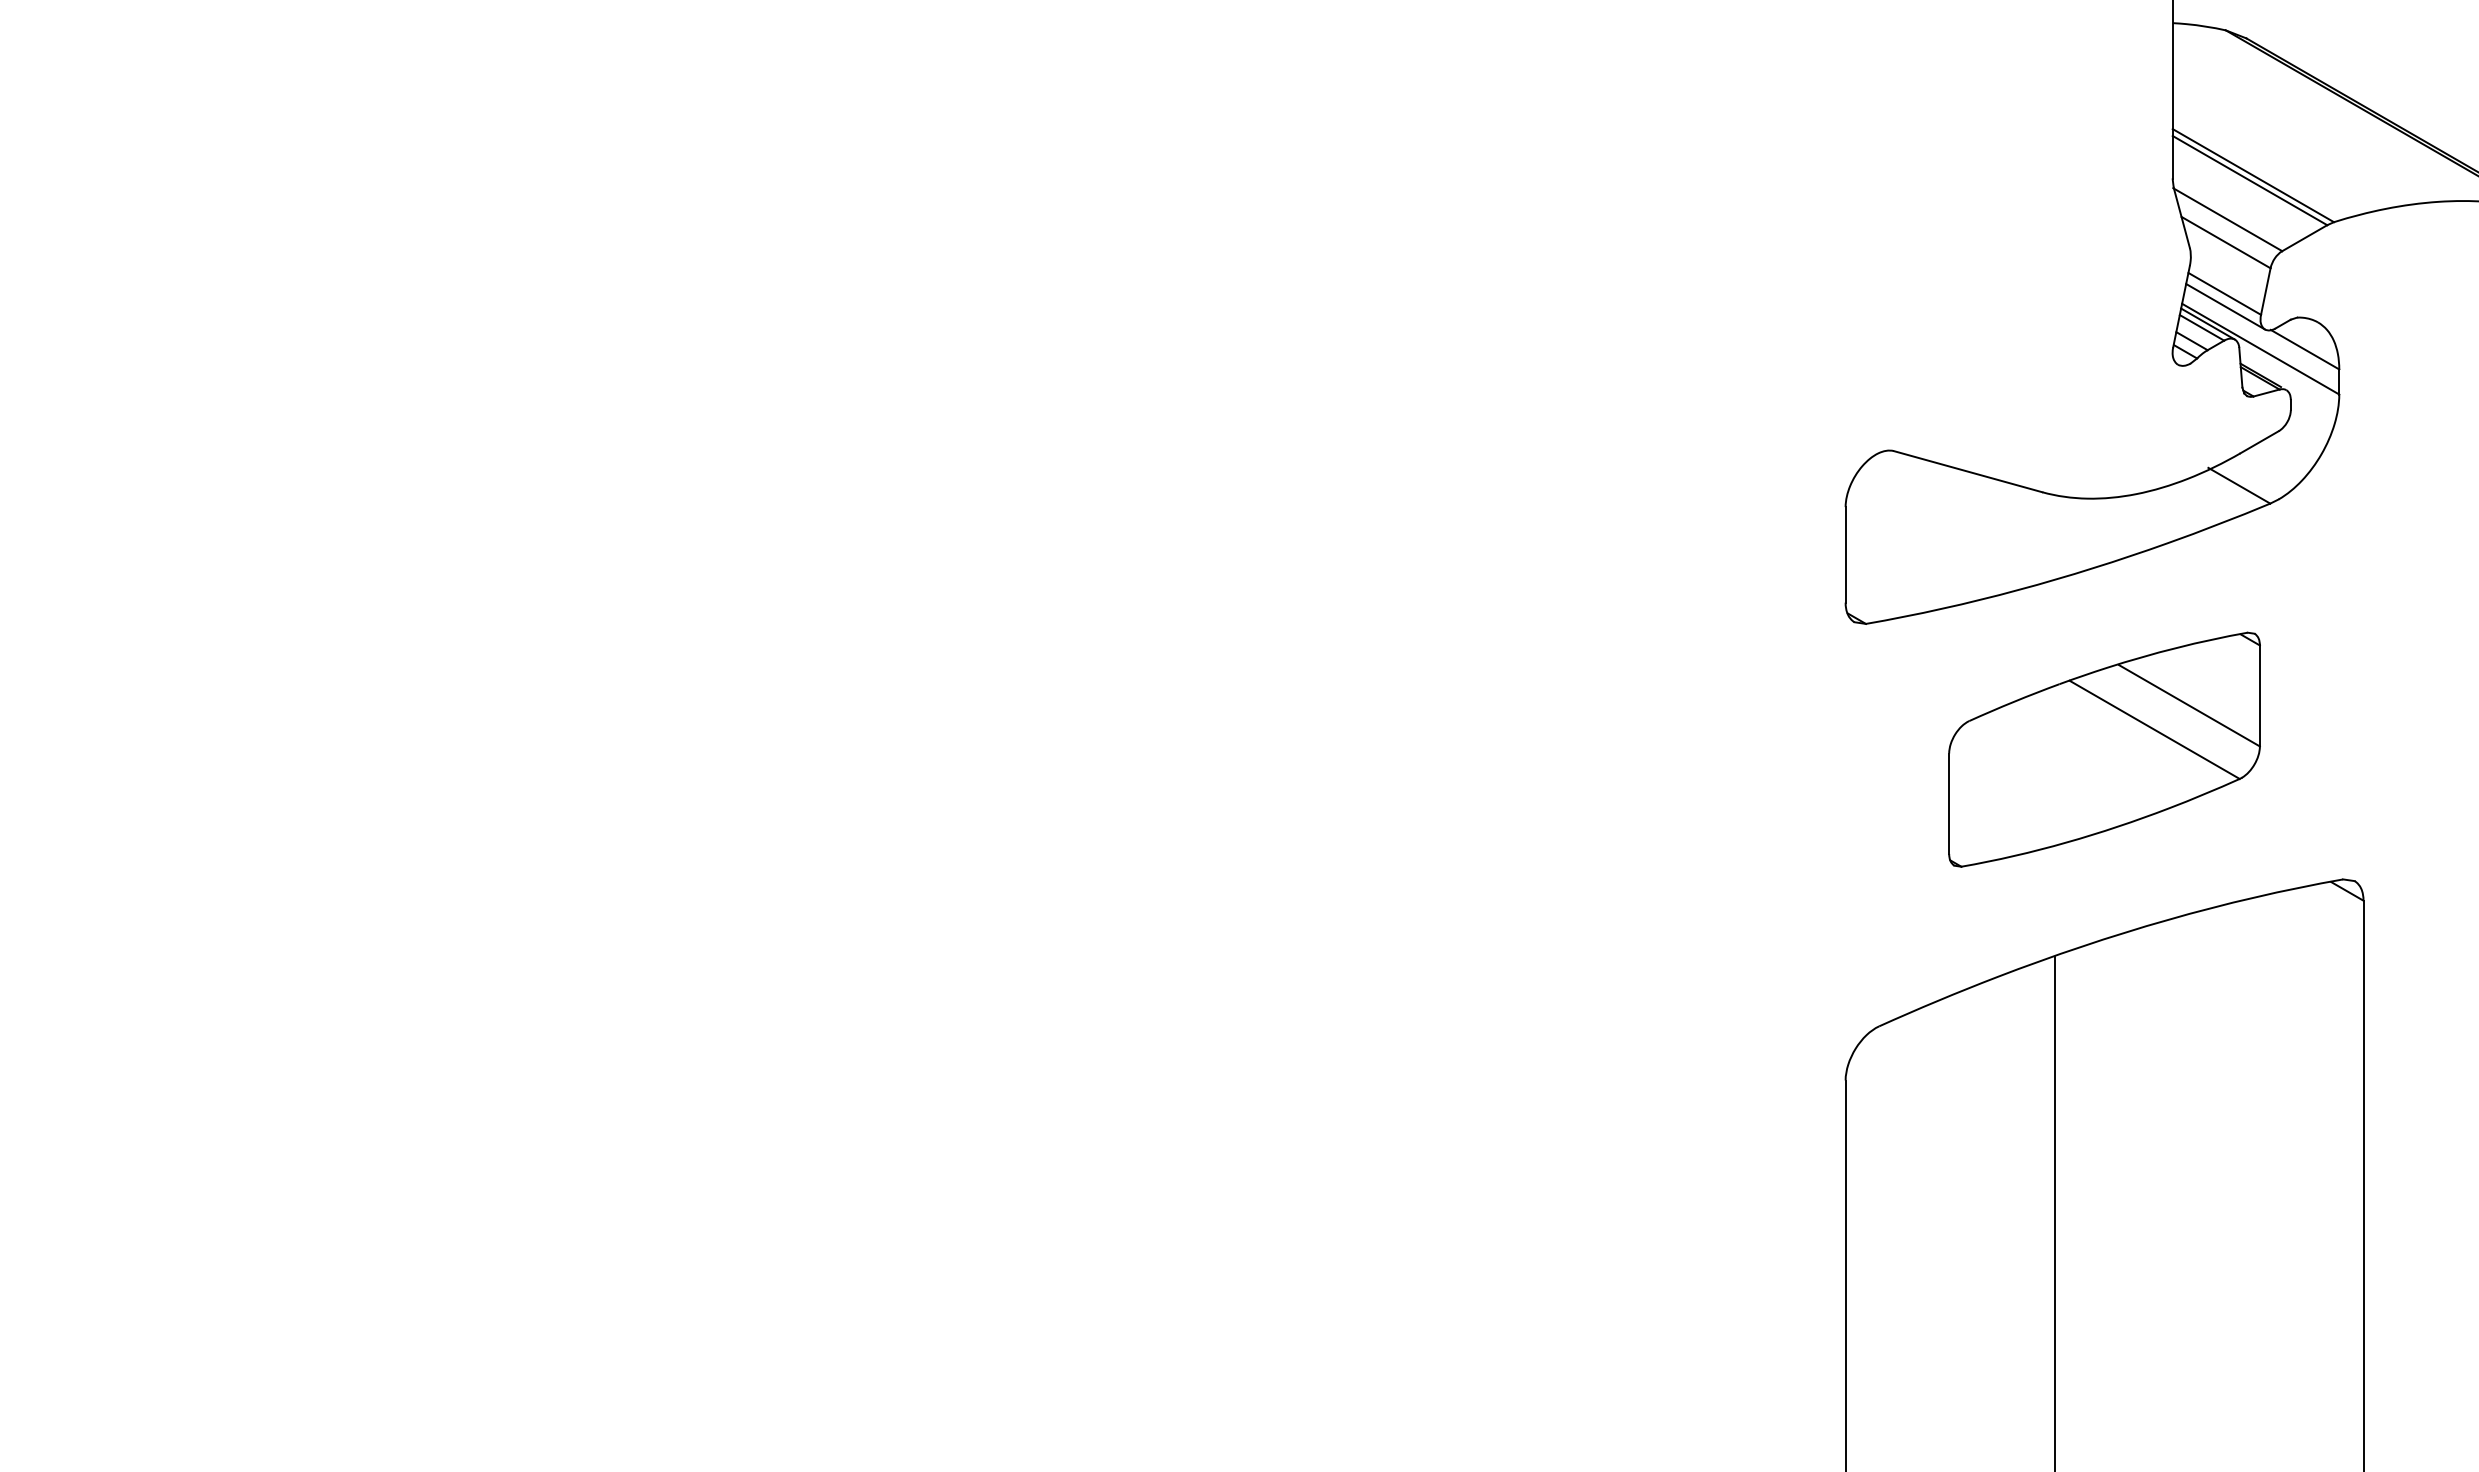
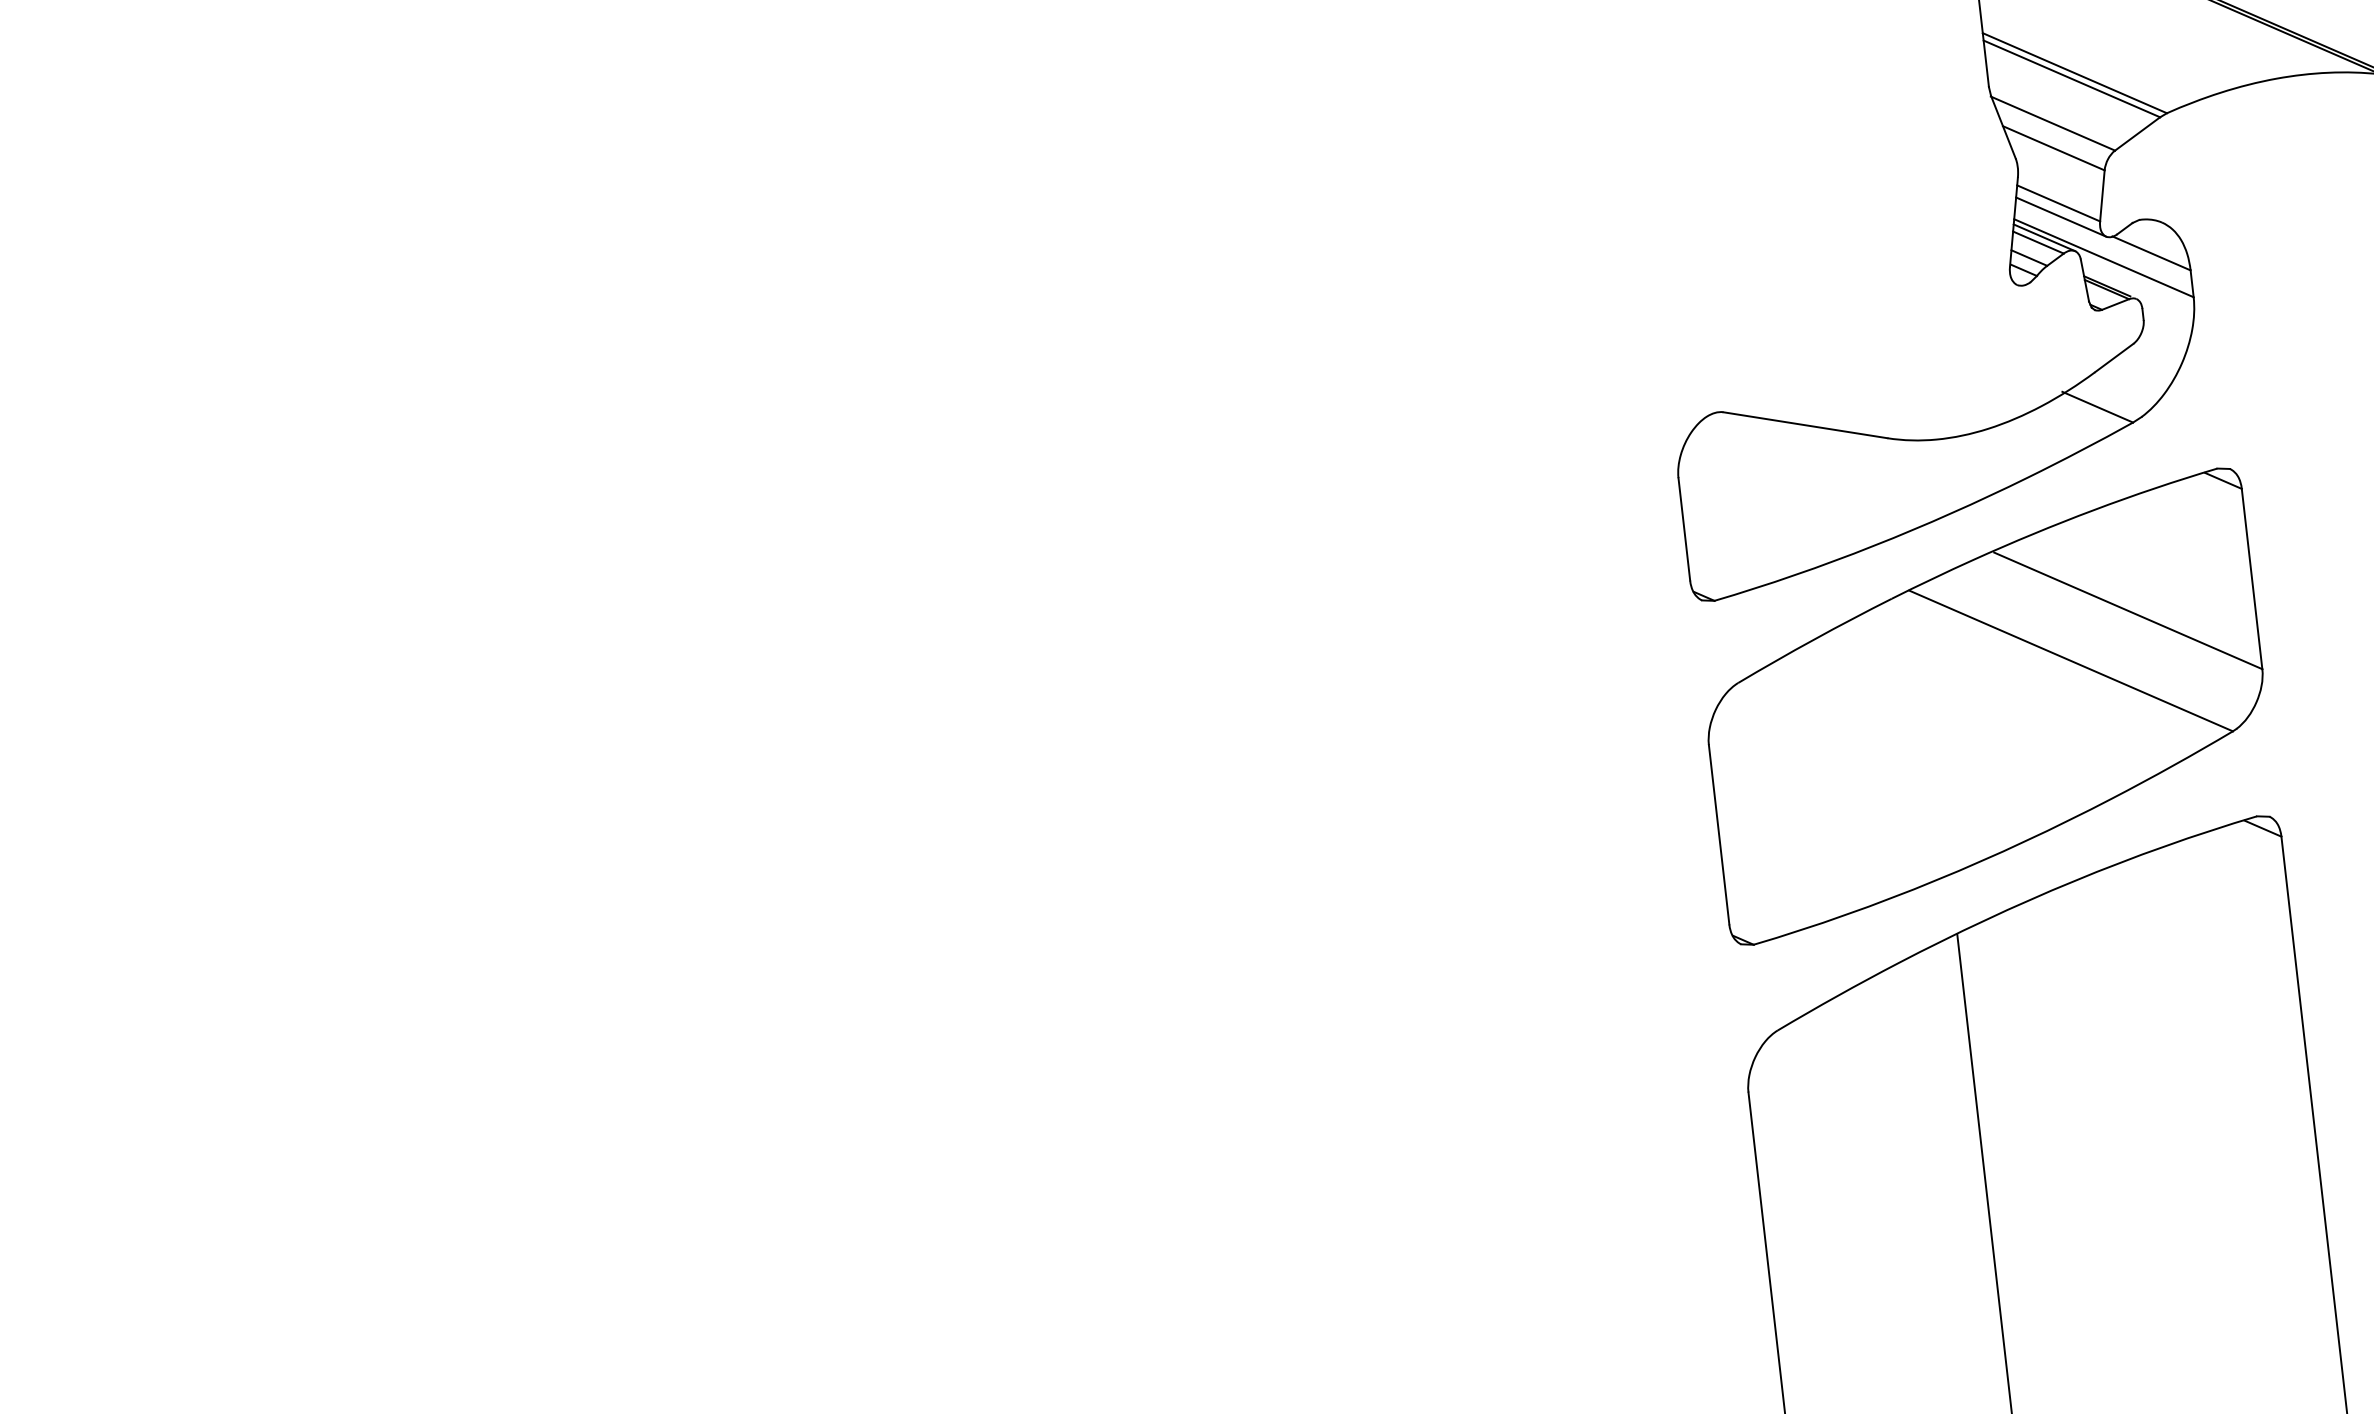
part: (2104, 749) -> (1985, 706), size x1.67

